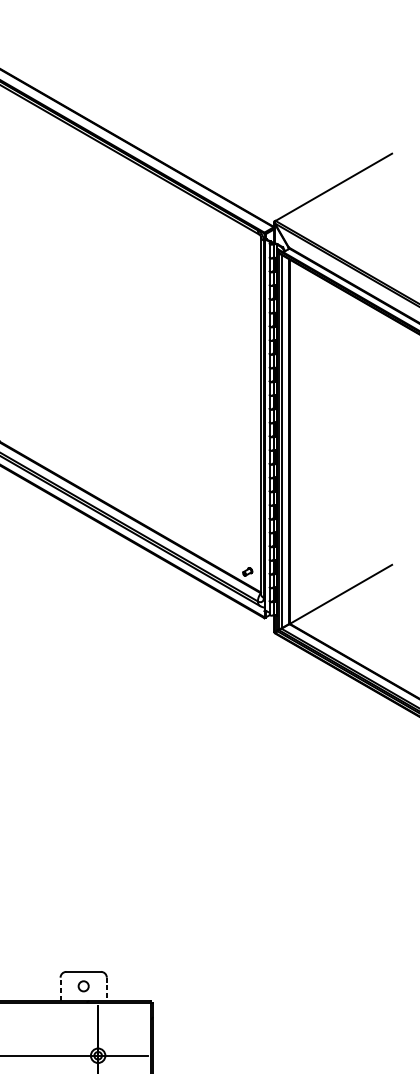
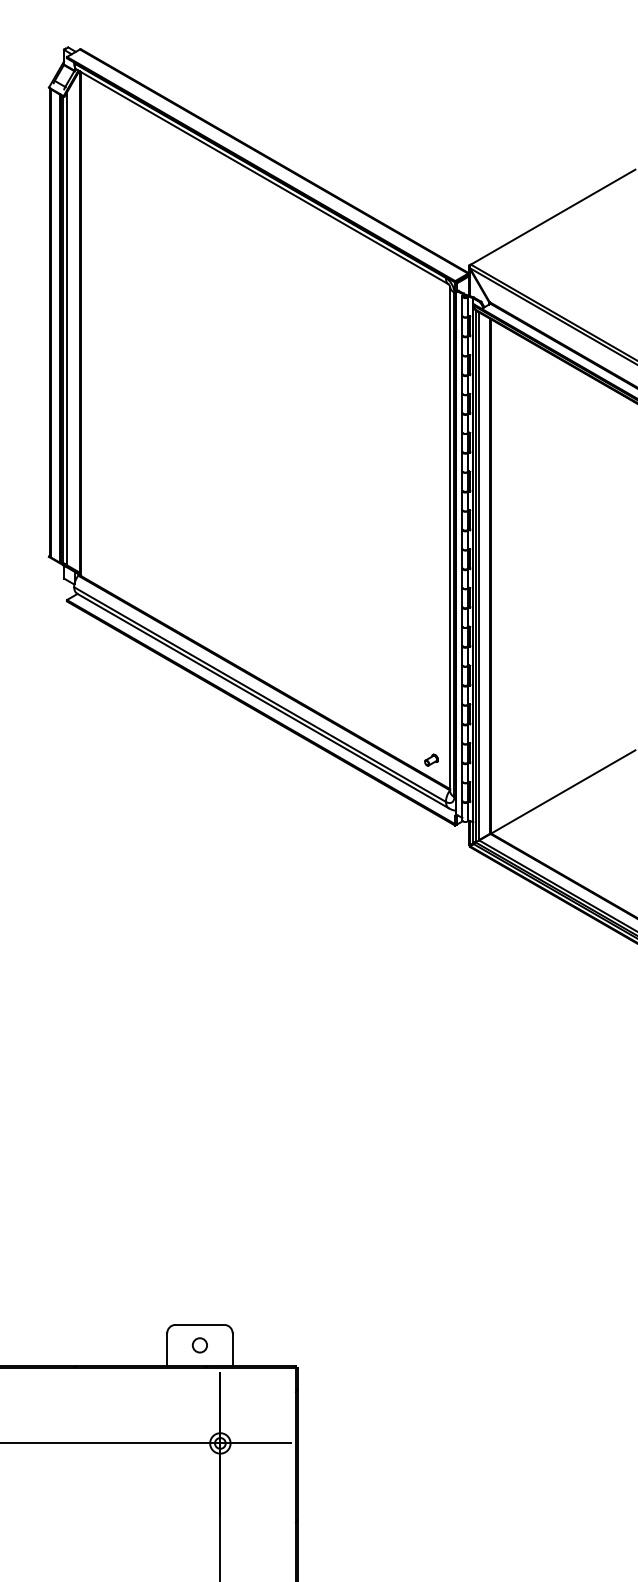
line: (60, 988) -> (167, 1348), dashed -> solid
line: (106, 989) -> (232, 1349), dashed -> solid

